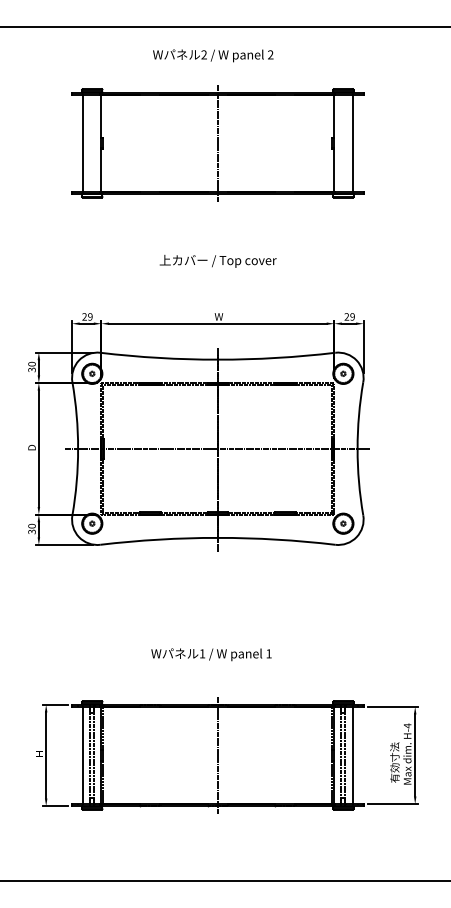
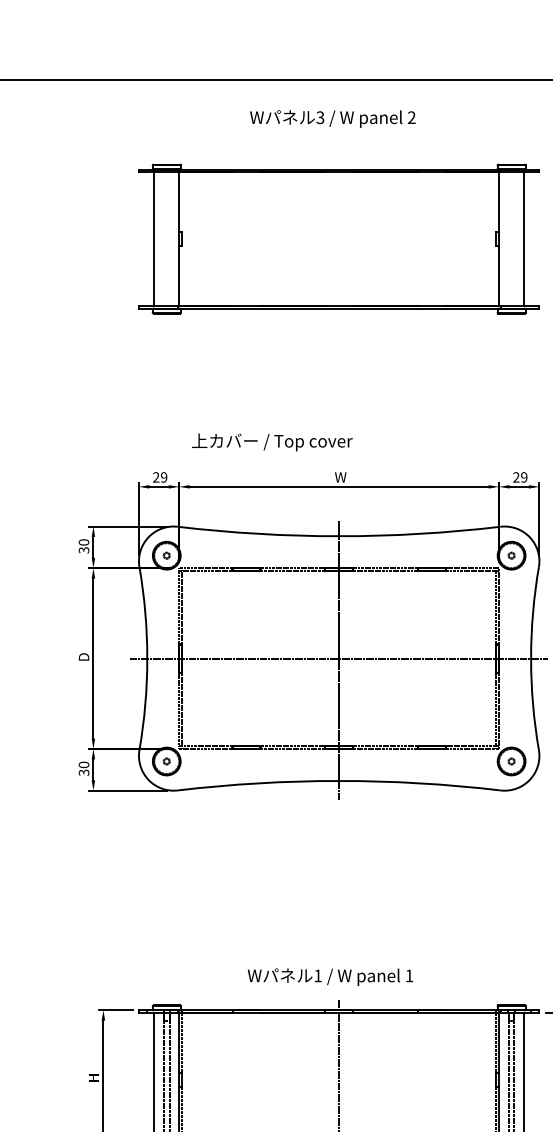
text: (203, 55) -> (319, 118), 2 -> 3
line: (217, 143) -> (338, 239), removed
text: (217, 261) -> (271, 442), moved
text: (211, 654) -> (330, 976), moved

